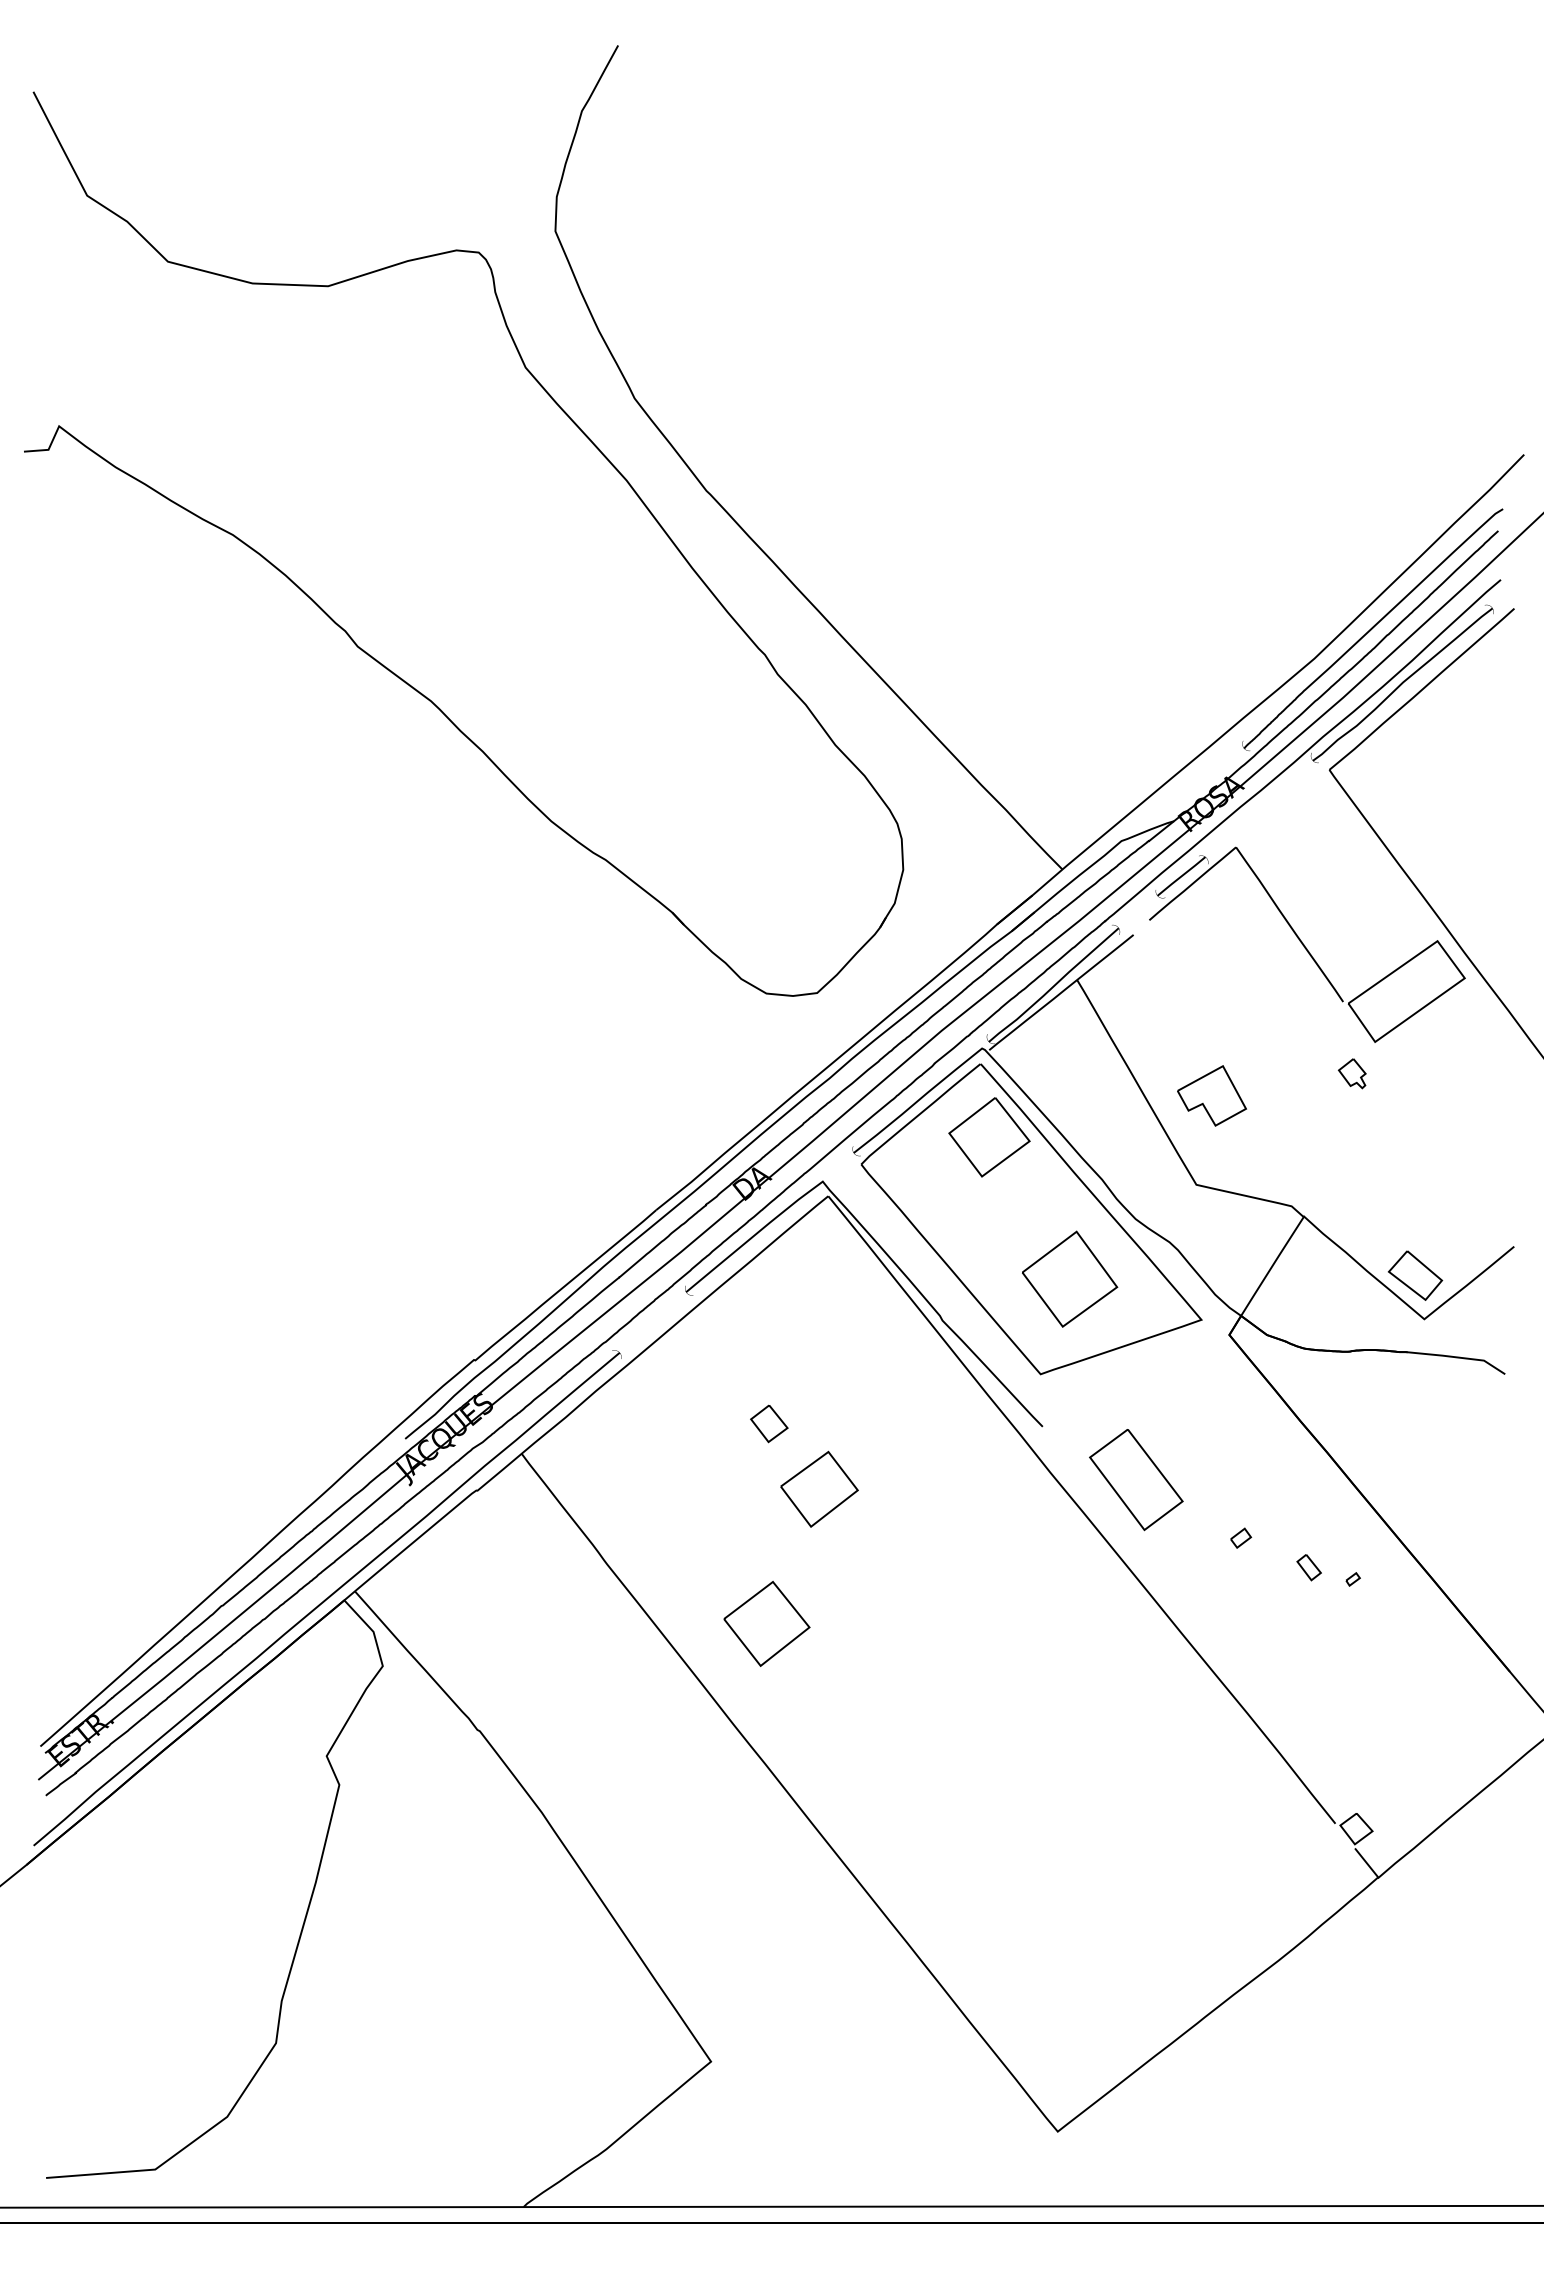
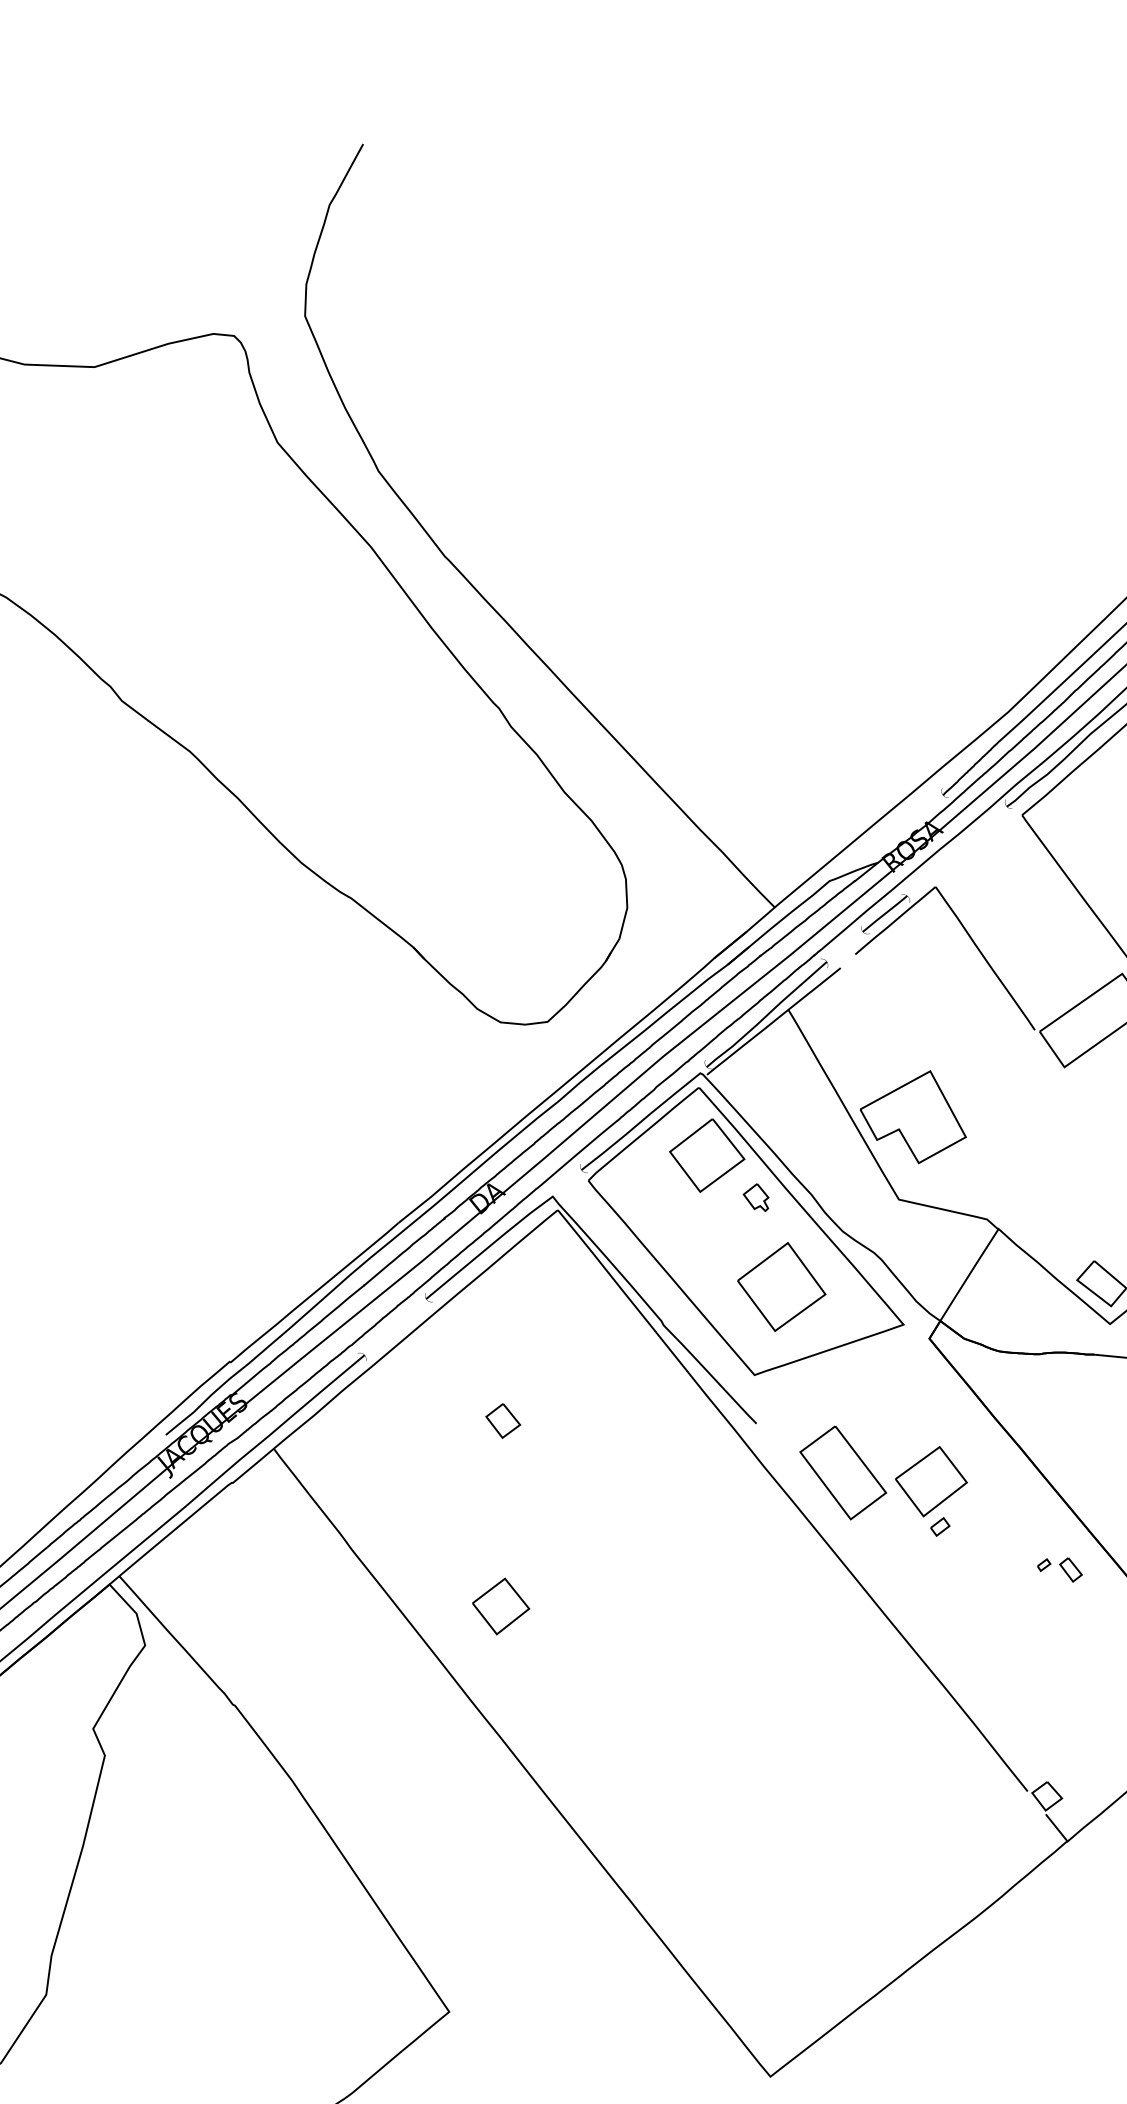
part: (1351, 1073) -> (755, 1197), moved
part: (1211, 1095) -> (912, 1116), size x1.67
part: (819, 1488) -> (931, 1480), moved
part: (1308, 1567) -> (1070, 1569), moved
part: (766, 1624) -> (500, 1606), size x0.71

